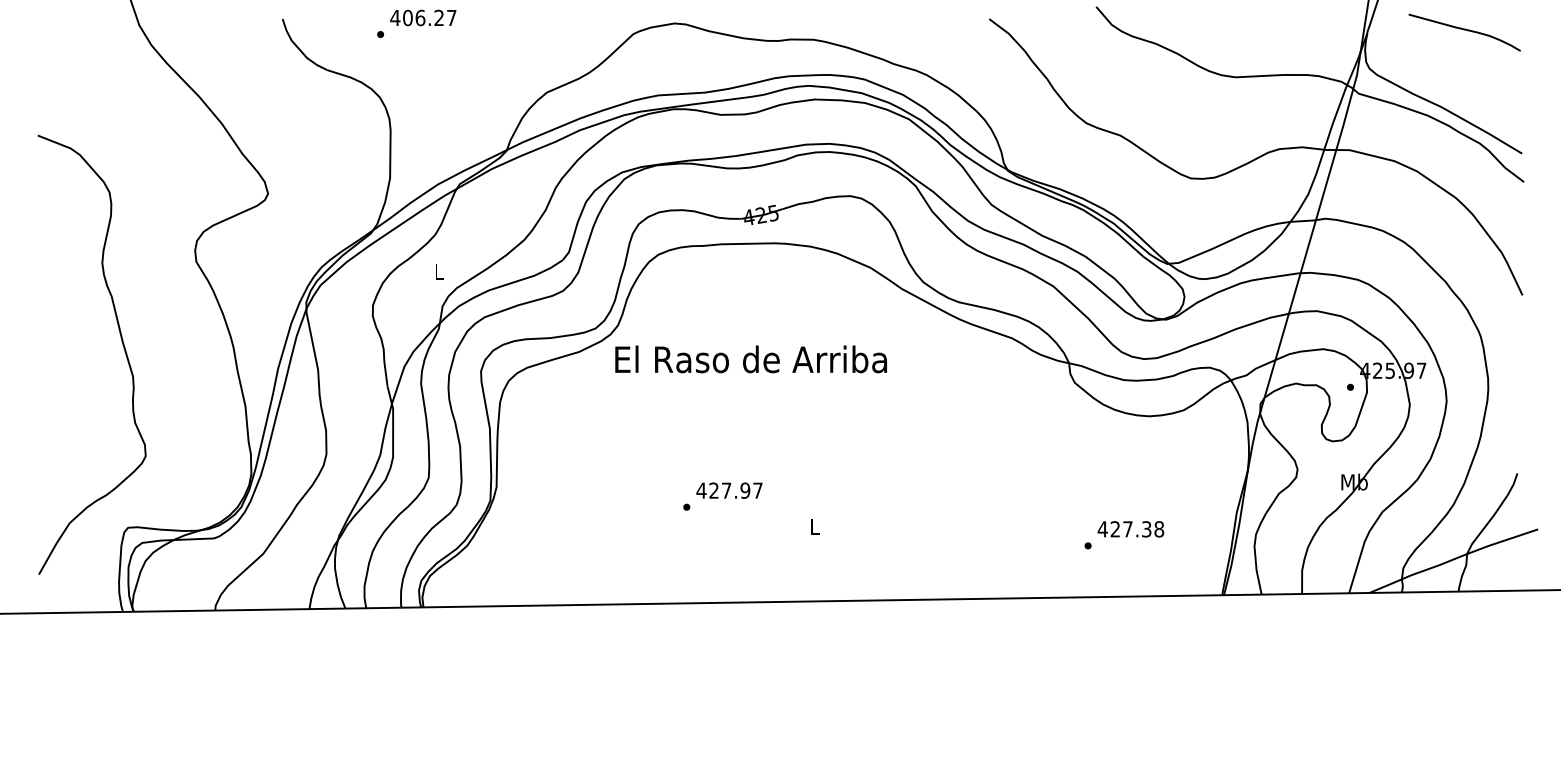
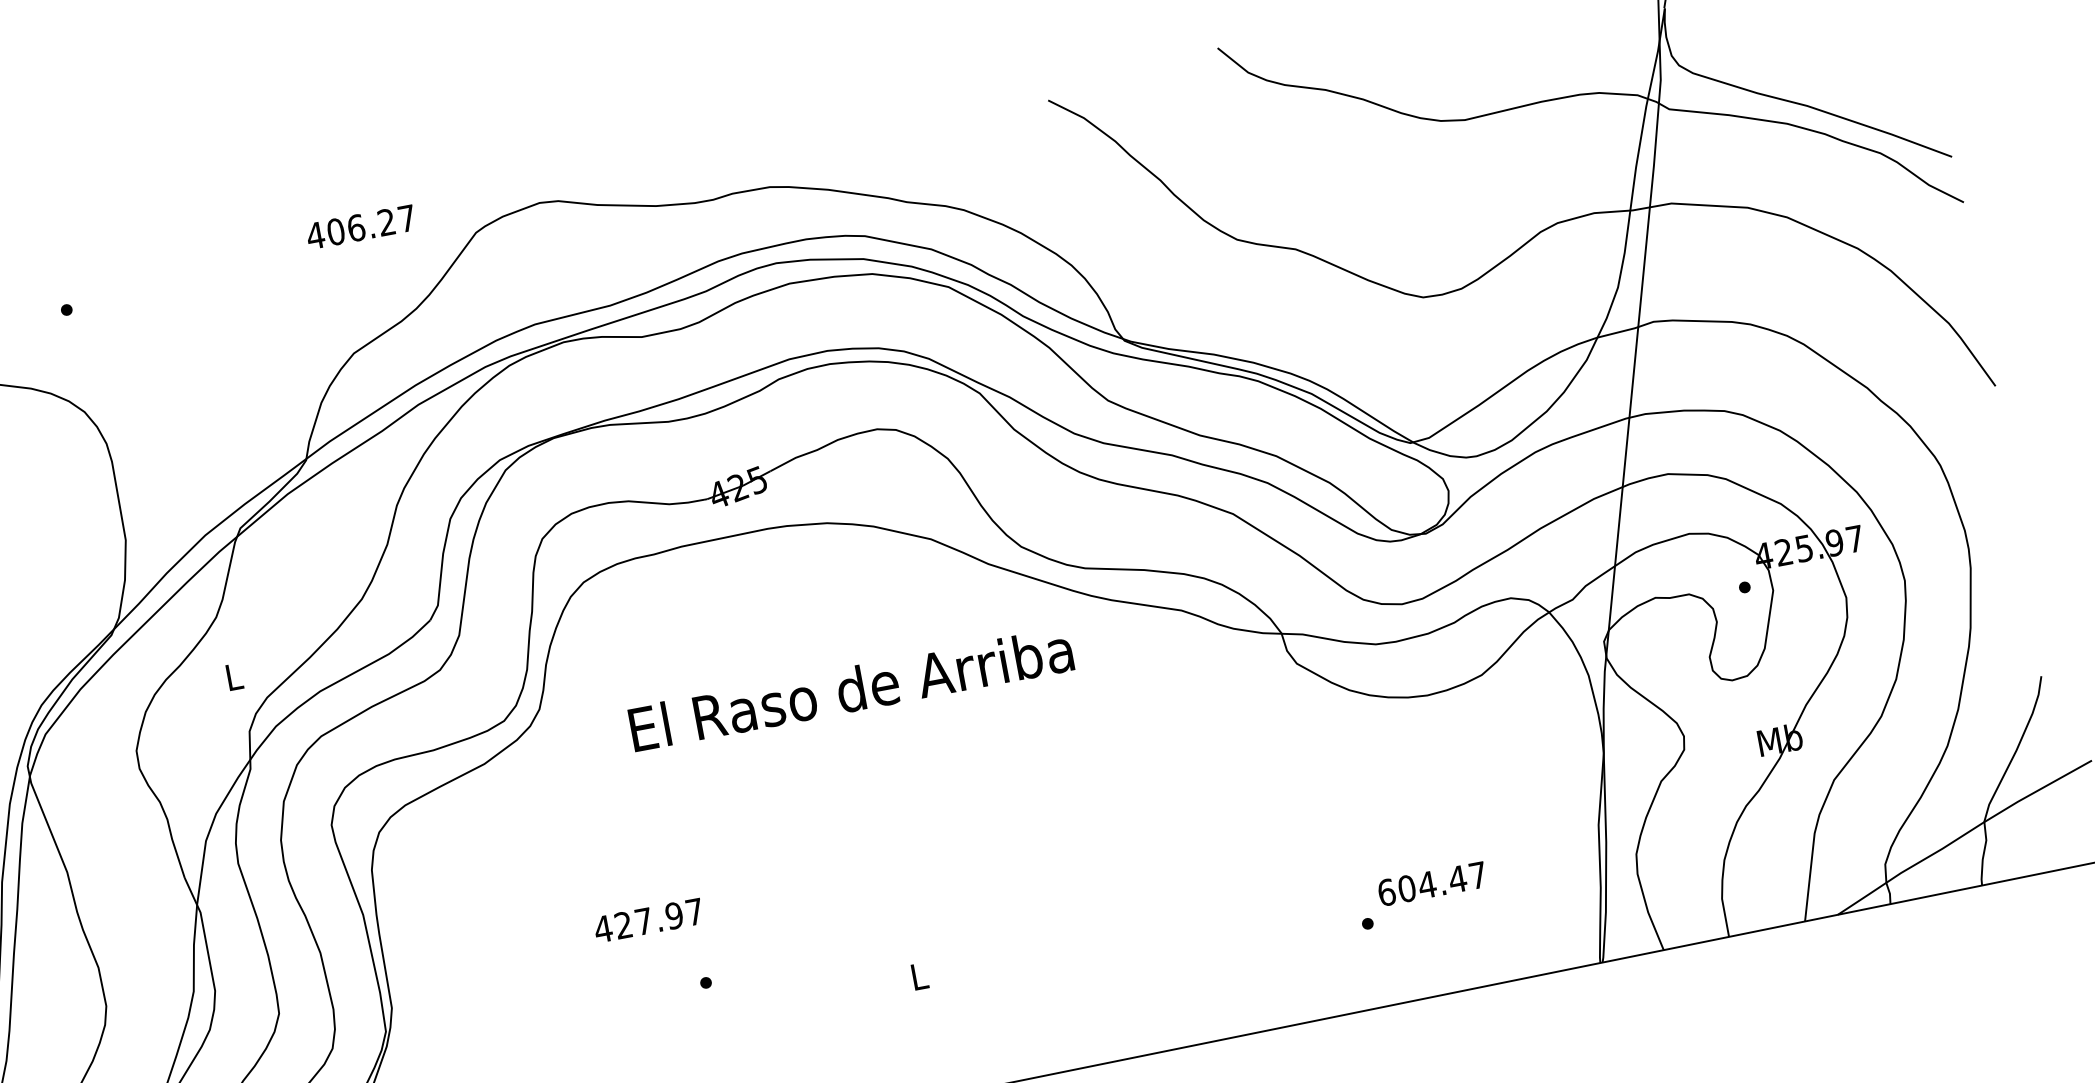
text: (423, 17) -> (361, 226), moved
text: (750, 359) -> (850, 689), moved
text: (729, 490) -> (648, 920), moved
text: (1130, 529) -> (1431, 884), 427.38 -> 604.47

